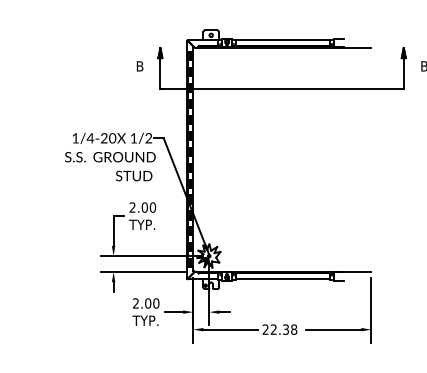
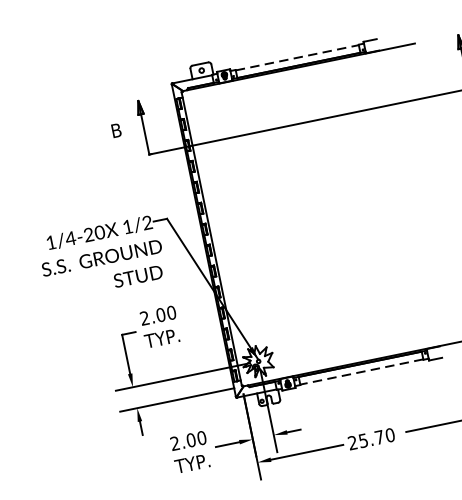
line: (282, 40) -> (296, 58), solid -> dashed
line: (282, 279) -> (361, 372), solid -> dashed
text: (283, 329) -> (376, 437), 22.38 -> 25.70

